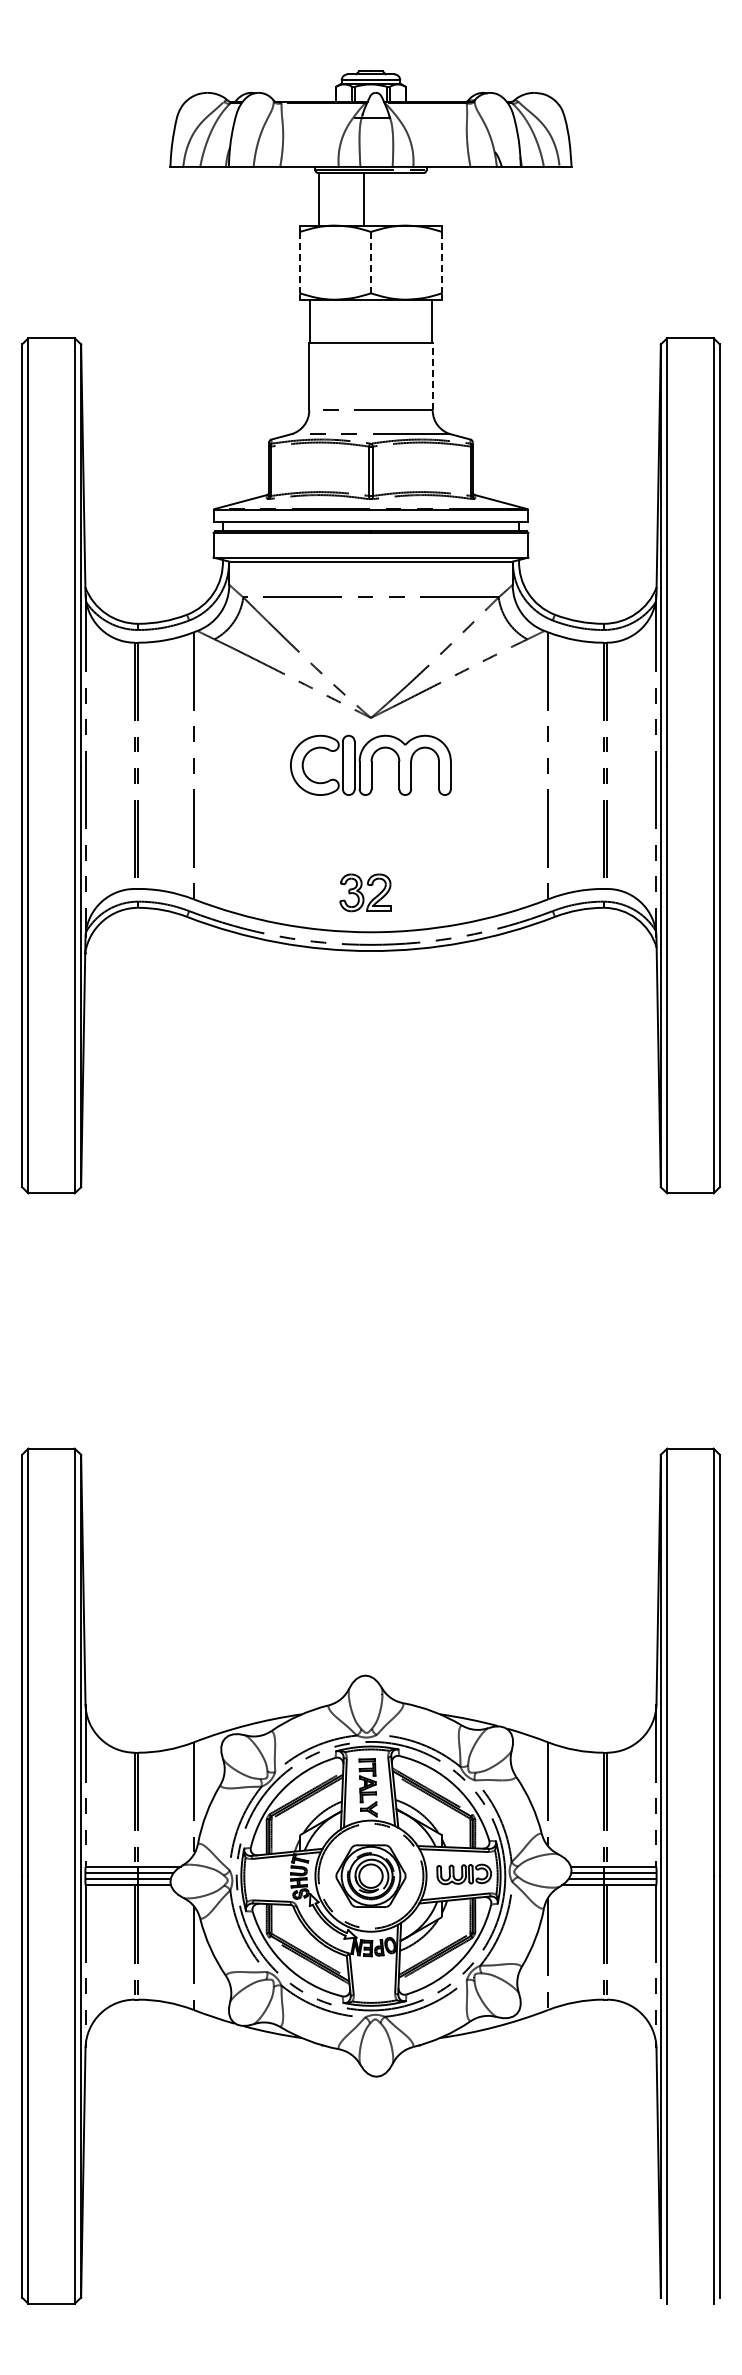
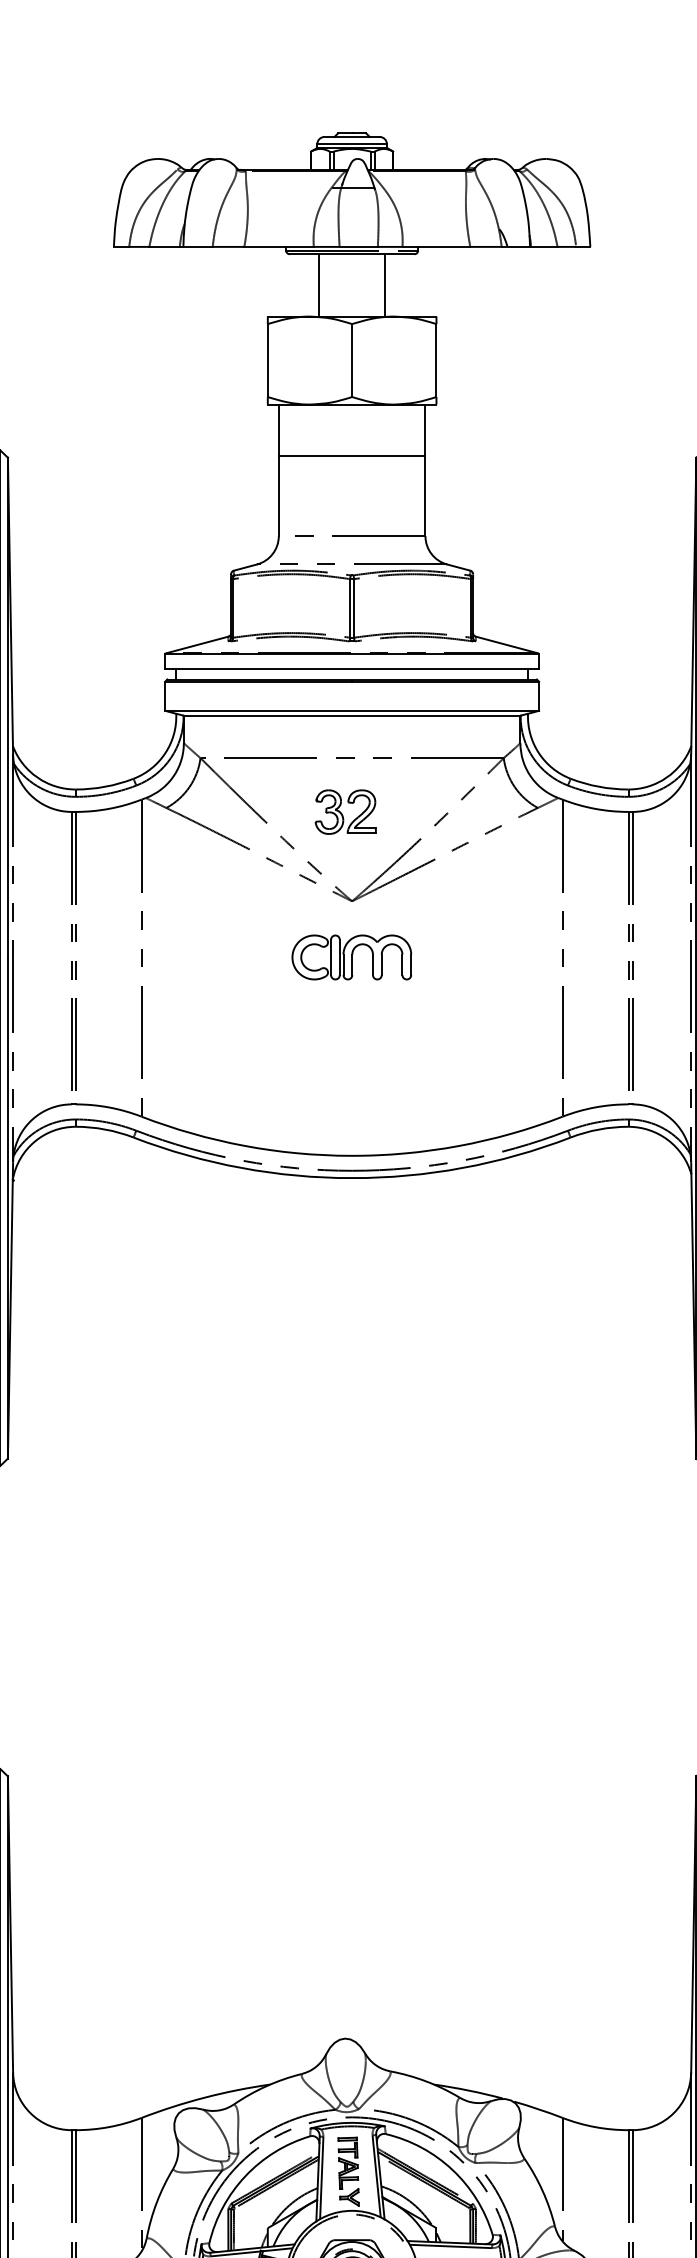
line: (319, 199) -> (319, 285), moved
line: (363, 199) -> (384, 285), moved
line: (299, 262) -> (267, 360), dashed -> solid
line: (371, 262) -> (352, 360), dashed -> solid
line: (442, 262) -> (437, 360), dashed -> solid
line: (432, 376) -> (425, 495), dashed -> solid
part: (370, 764) -> (351, 956), size x0.62
part: (365, 892) -> (345, 811), moved

